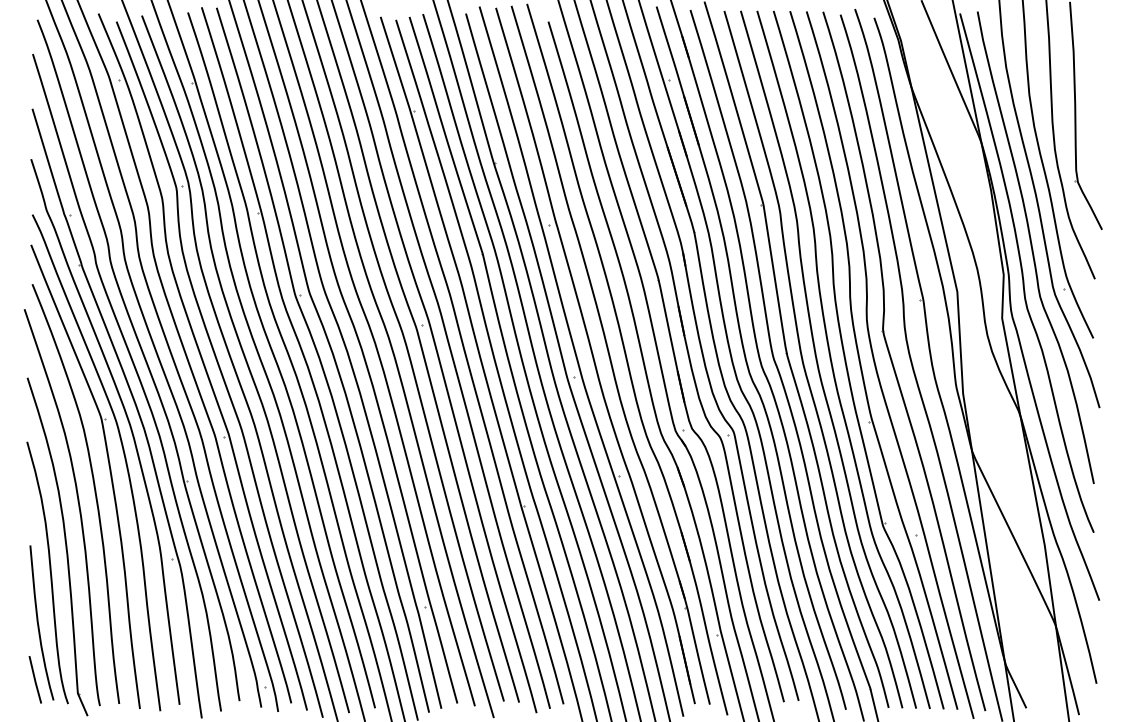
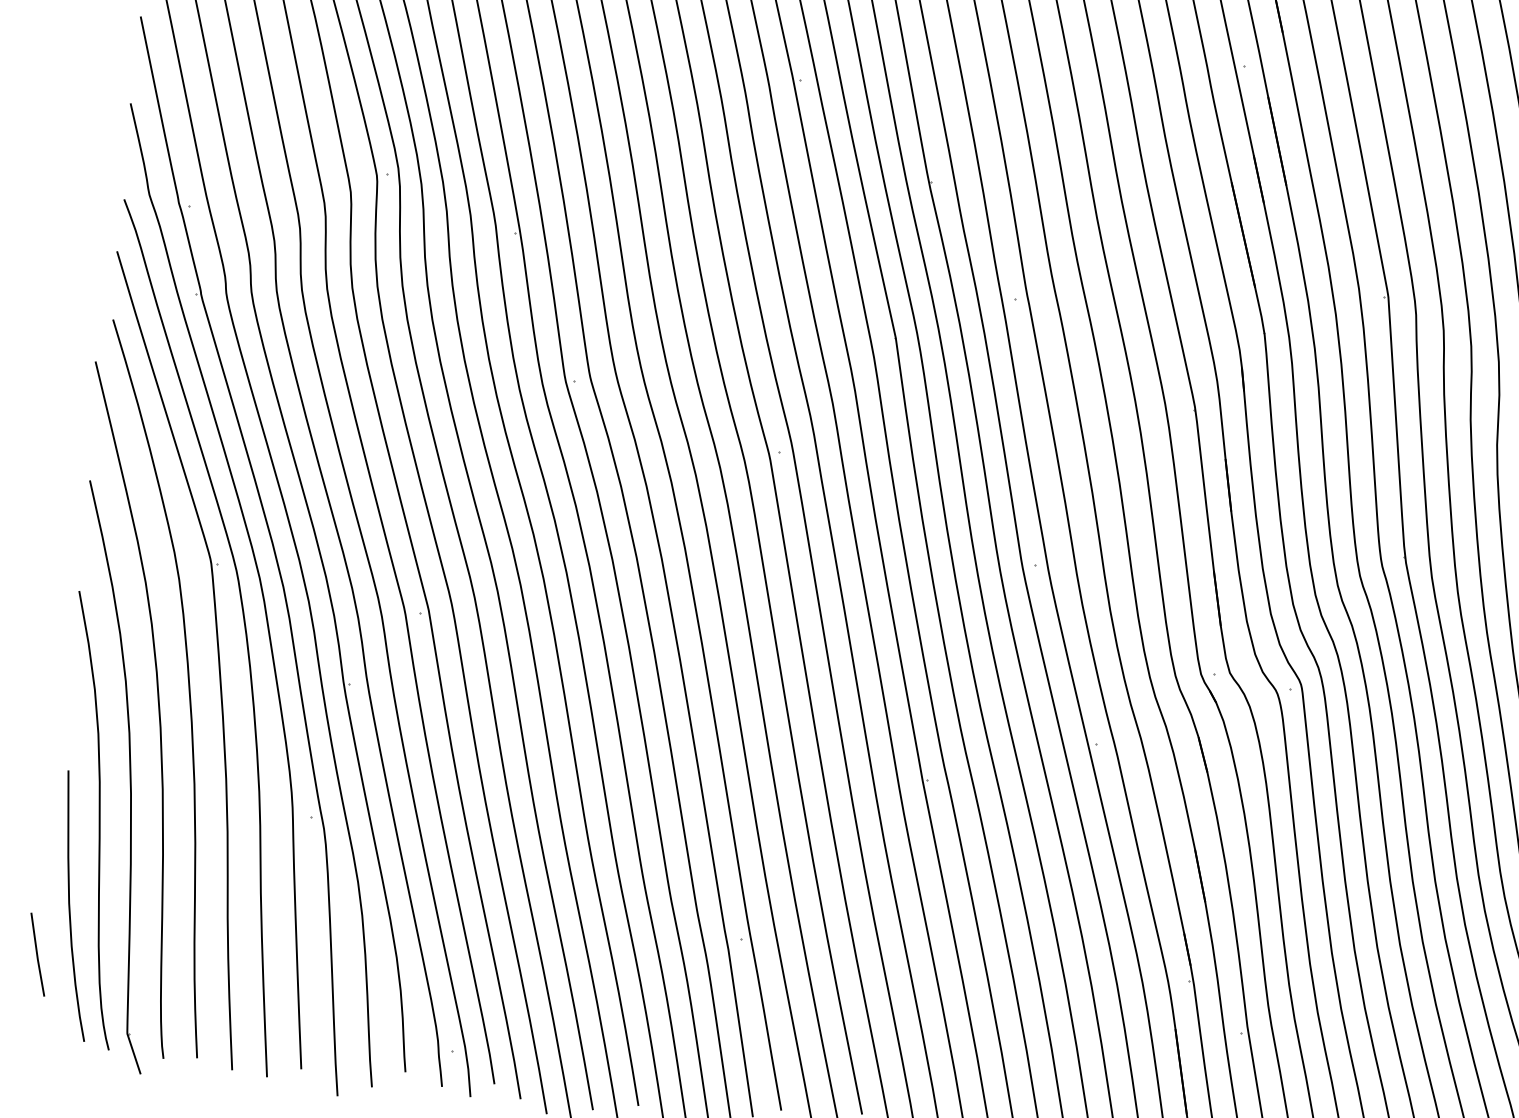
line: (34, 679) -> (36, 953), moved

